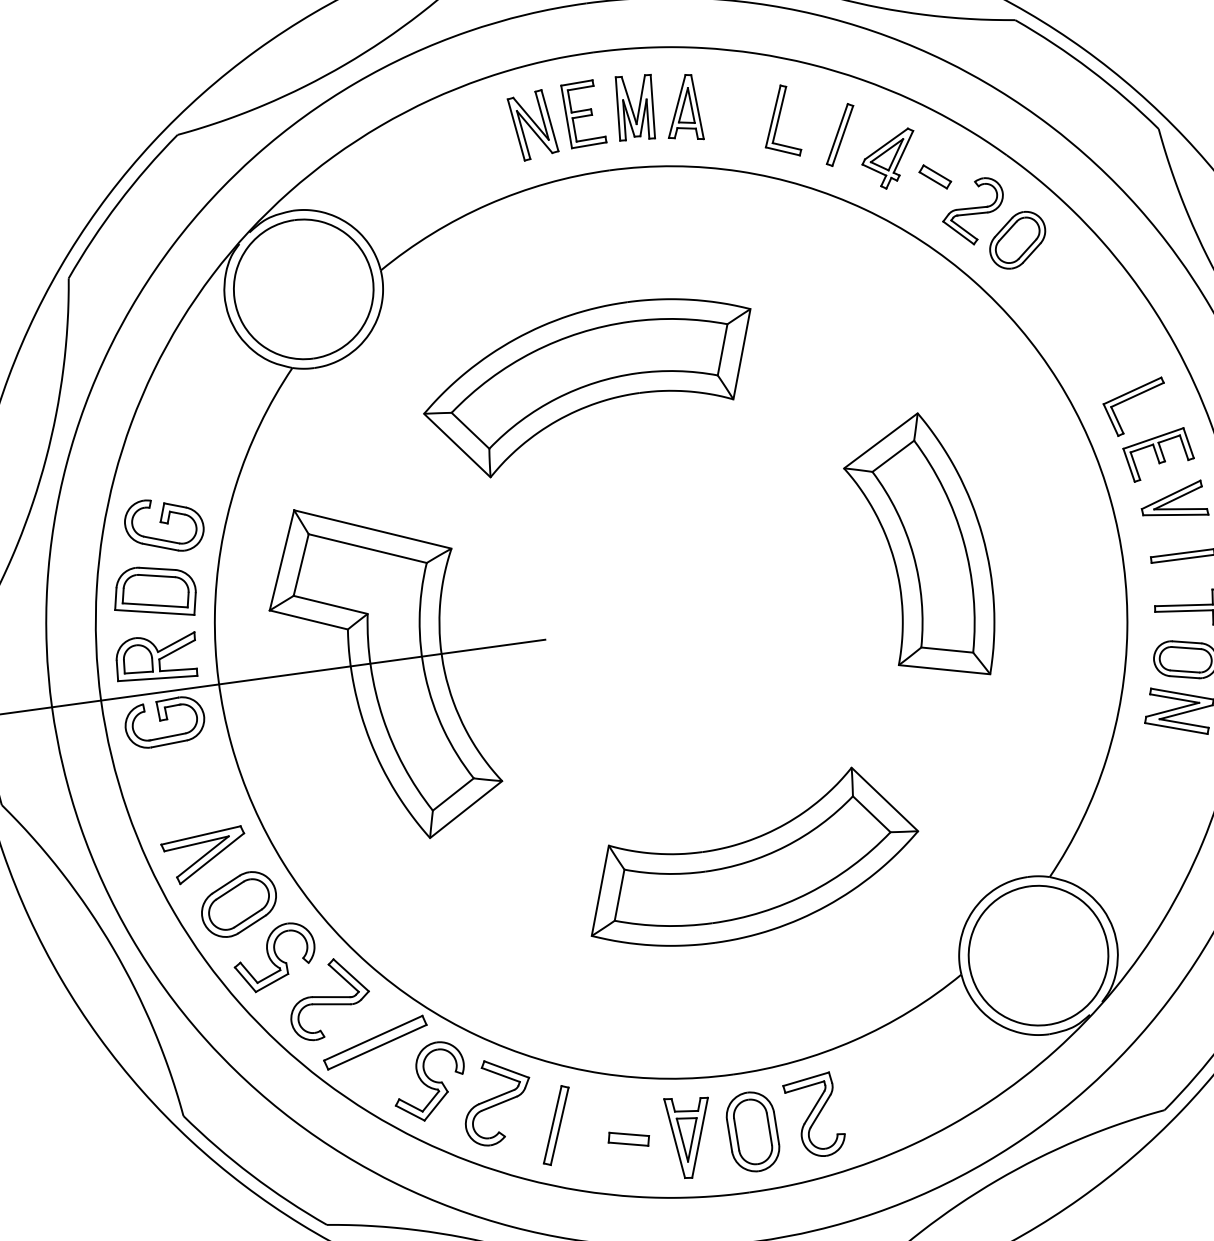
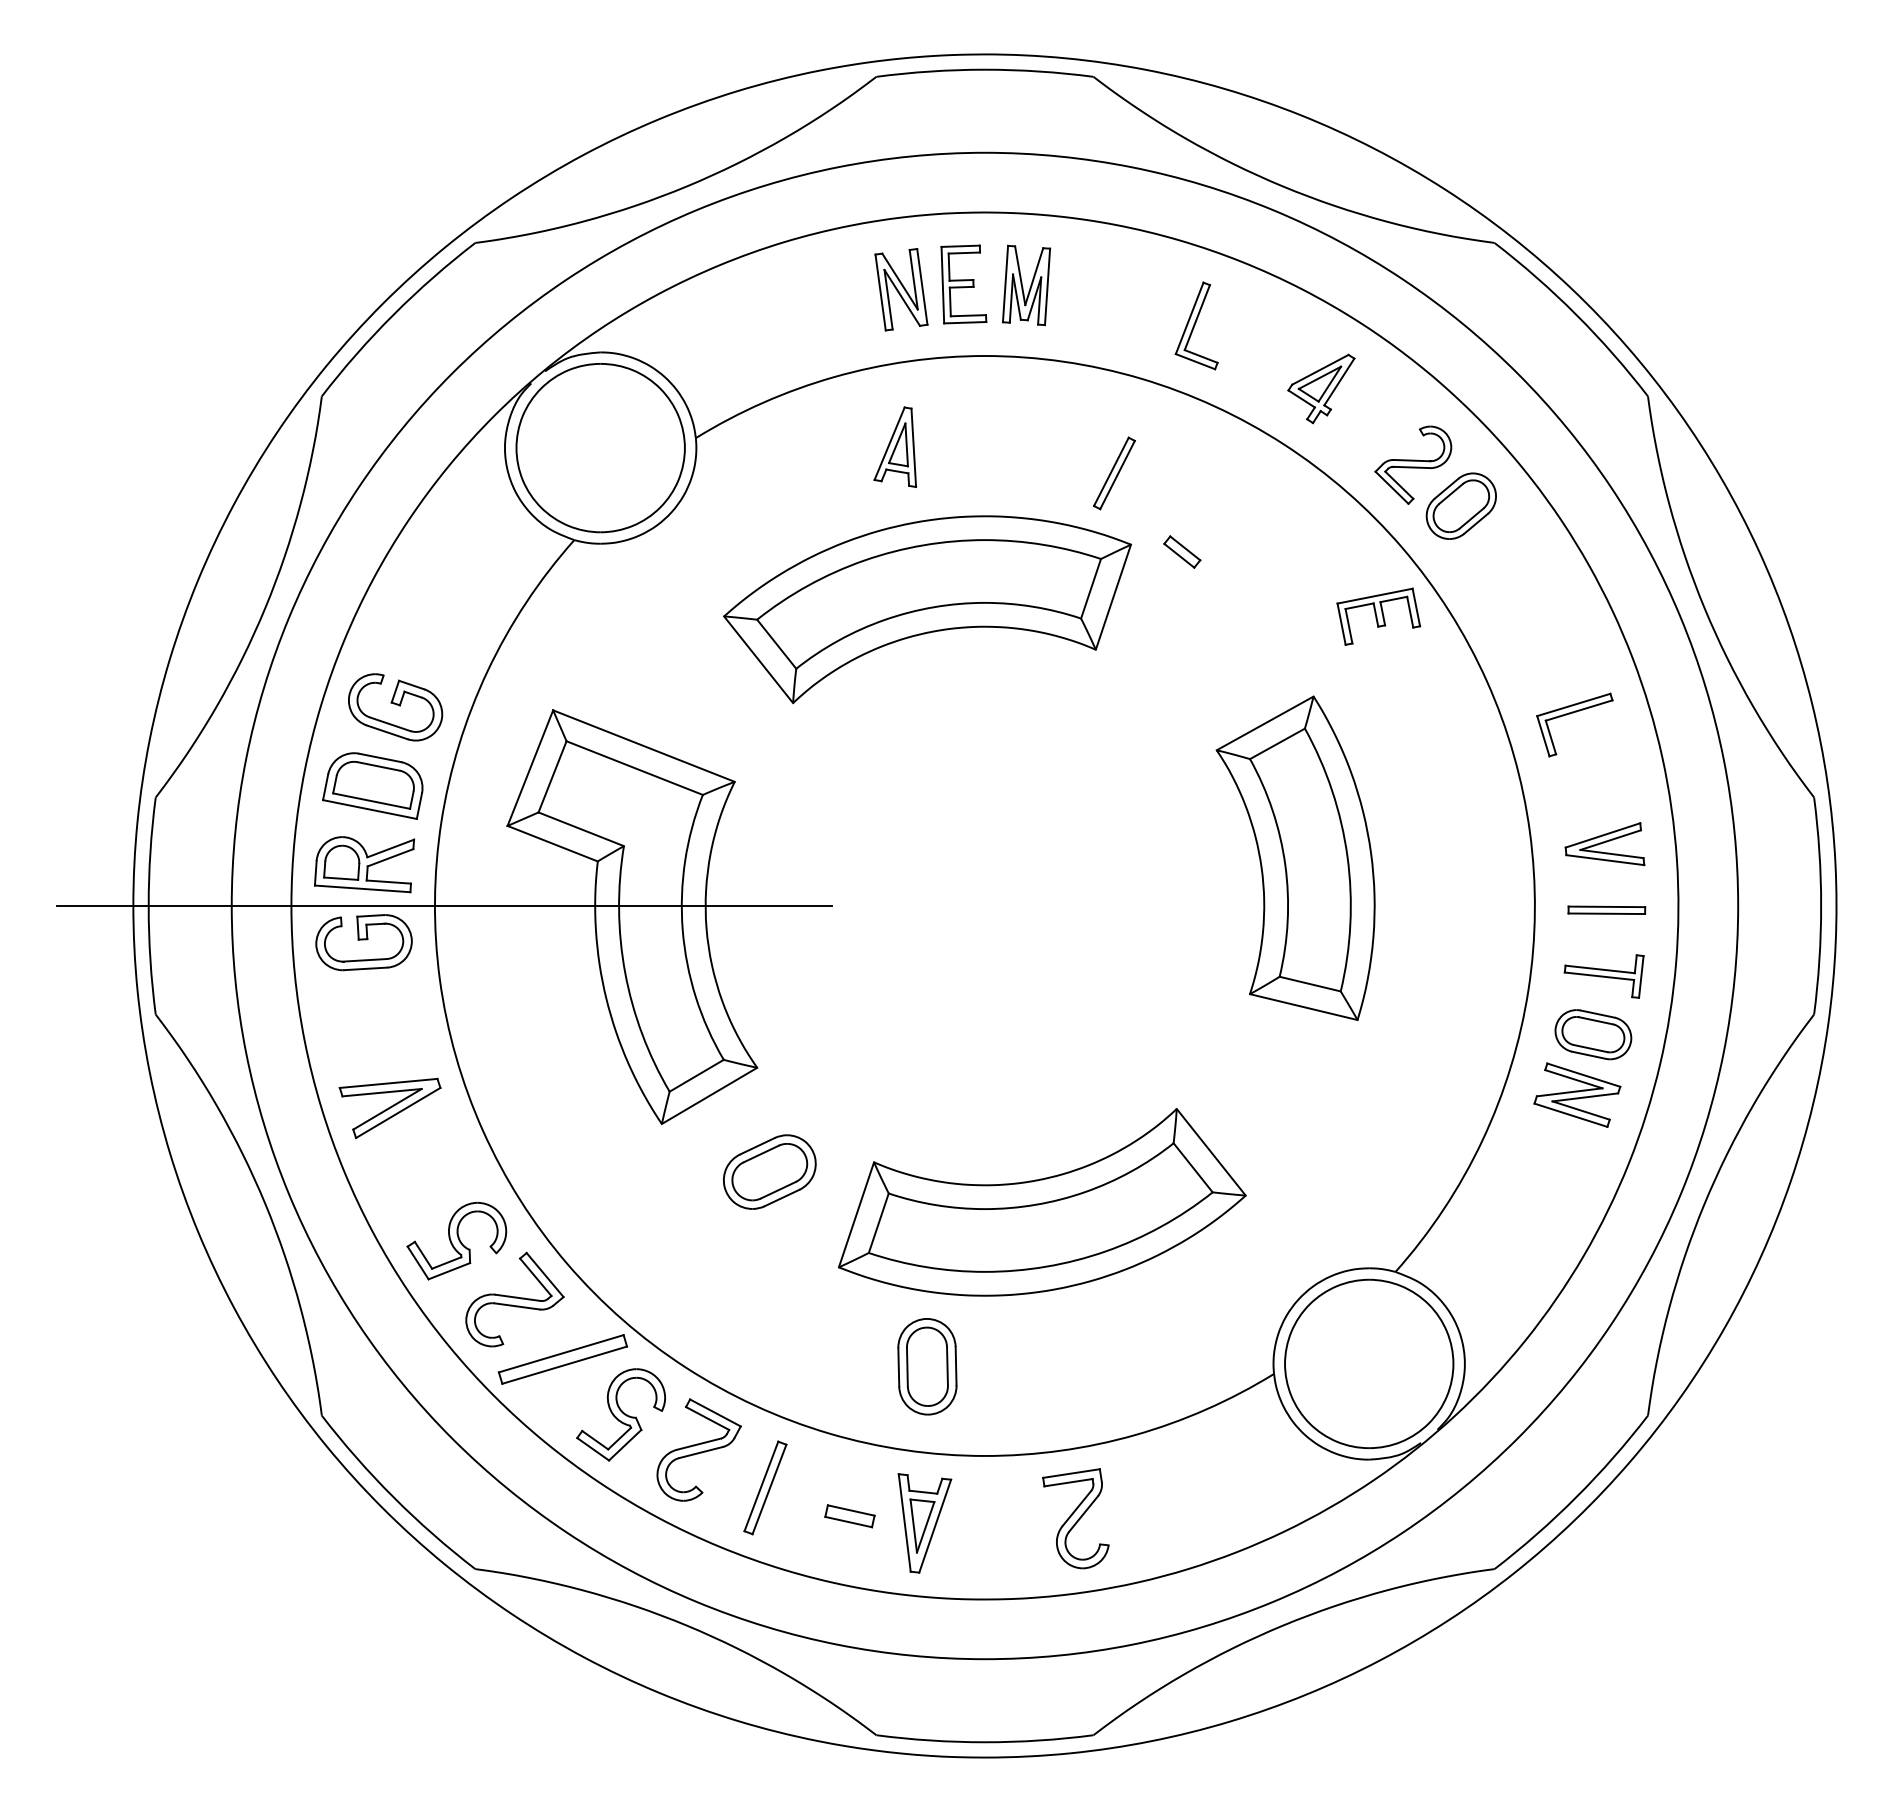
part: (681, 108) -> (894, 446), moved
part: (840, 135) -> (1114, 473), moved
part: (935, 176) -> (1182, 551), moved
part: (1158, 454) -> (1378, 616), moved
part: (238, 904) -> (769, 1171), moved
part: (753, 1131) -> (927, 1366), moved

